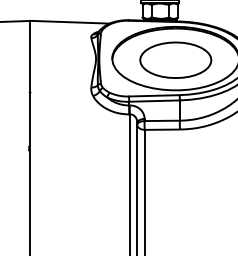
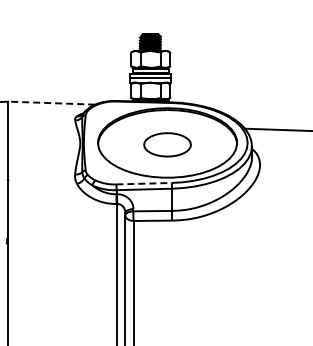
line: (69, 22) -> (51, 103), solid -> dashed
part: (175, 60) -> (167, 144), size x0.6
line: (154, 95) -> (144, 183), solid -> dashed

